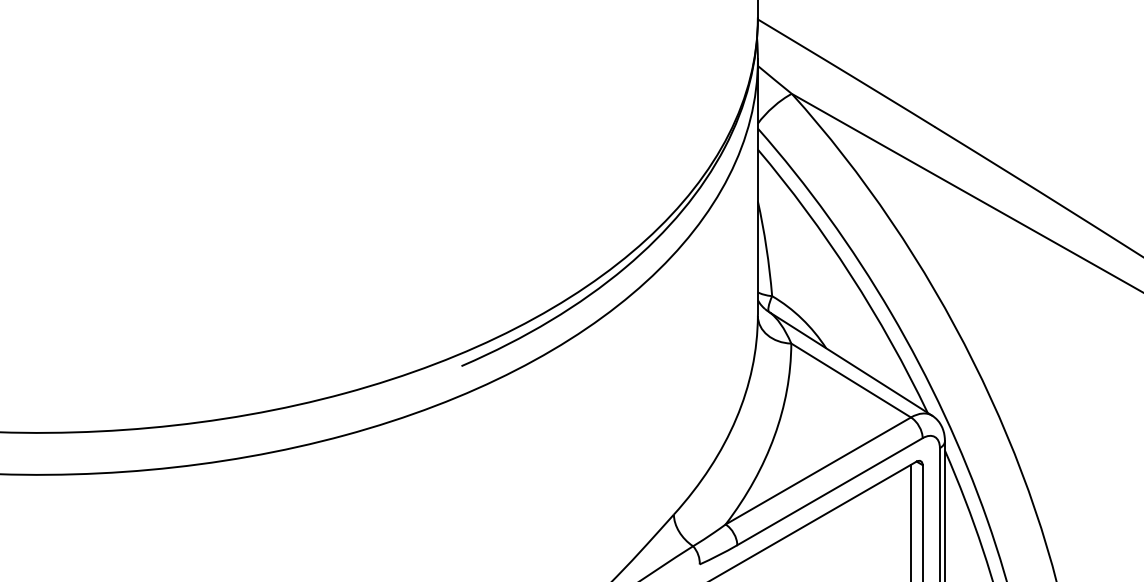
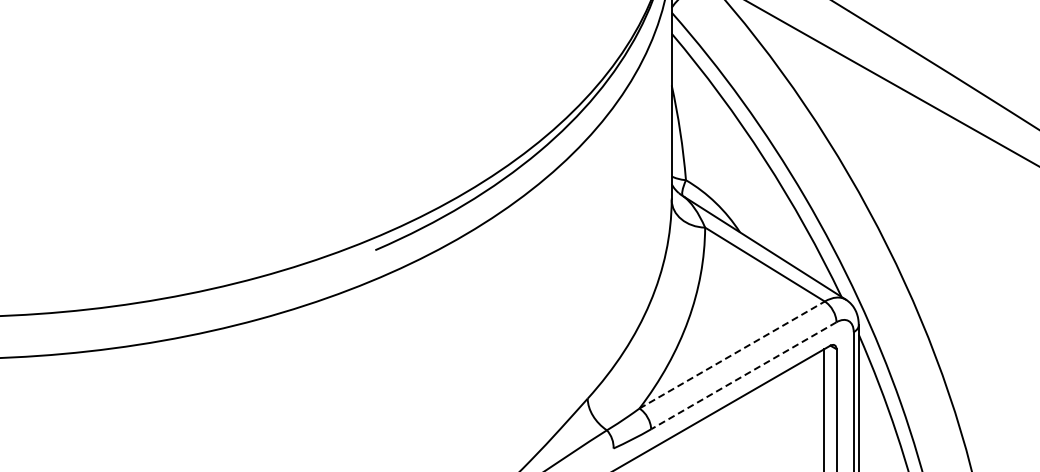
line: (818, 470) -> (732, 354), solid -> dashed
line: (829, 491) -> (743, 375), solid -> dashed

